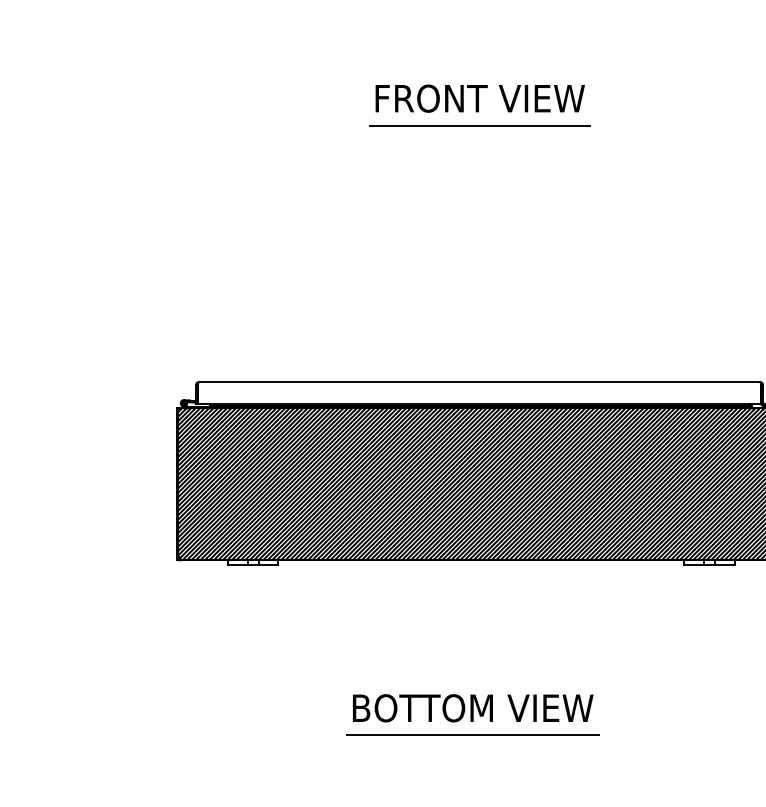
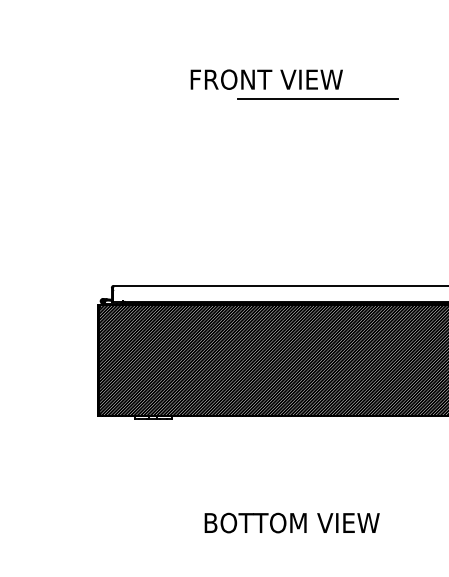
text: (479, 98) -> (266, 79), moved
text: (473, 708) -> (292, 523), moved
line: (472, 734) -> (312, 542), removed

